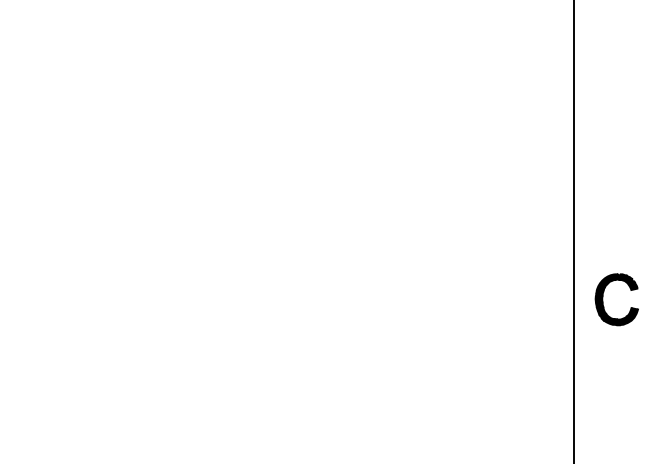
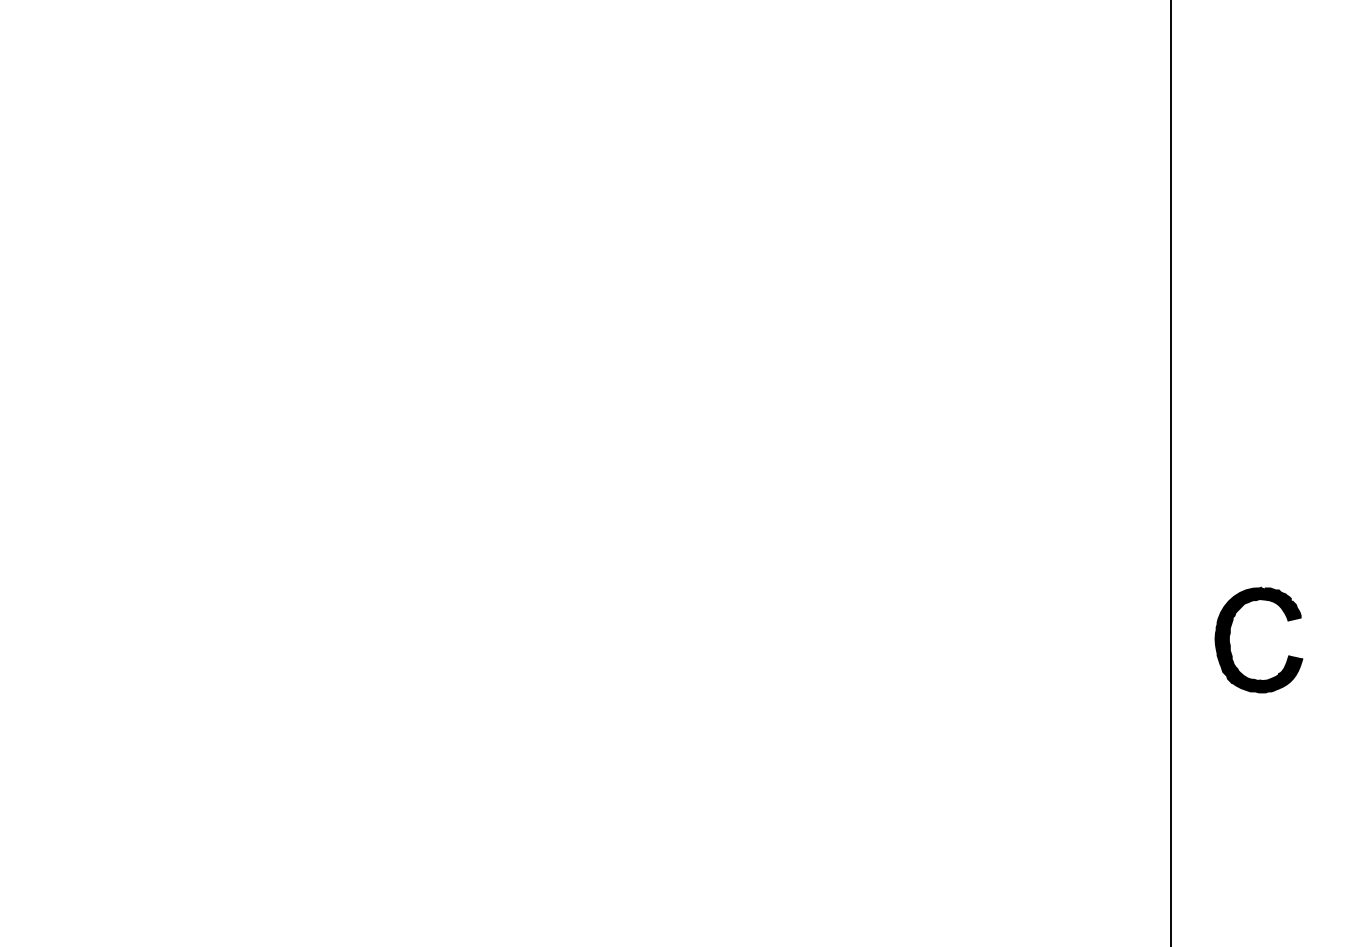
part: (603, 299) -> (1231, 639), moved

